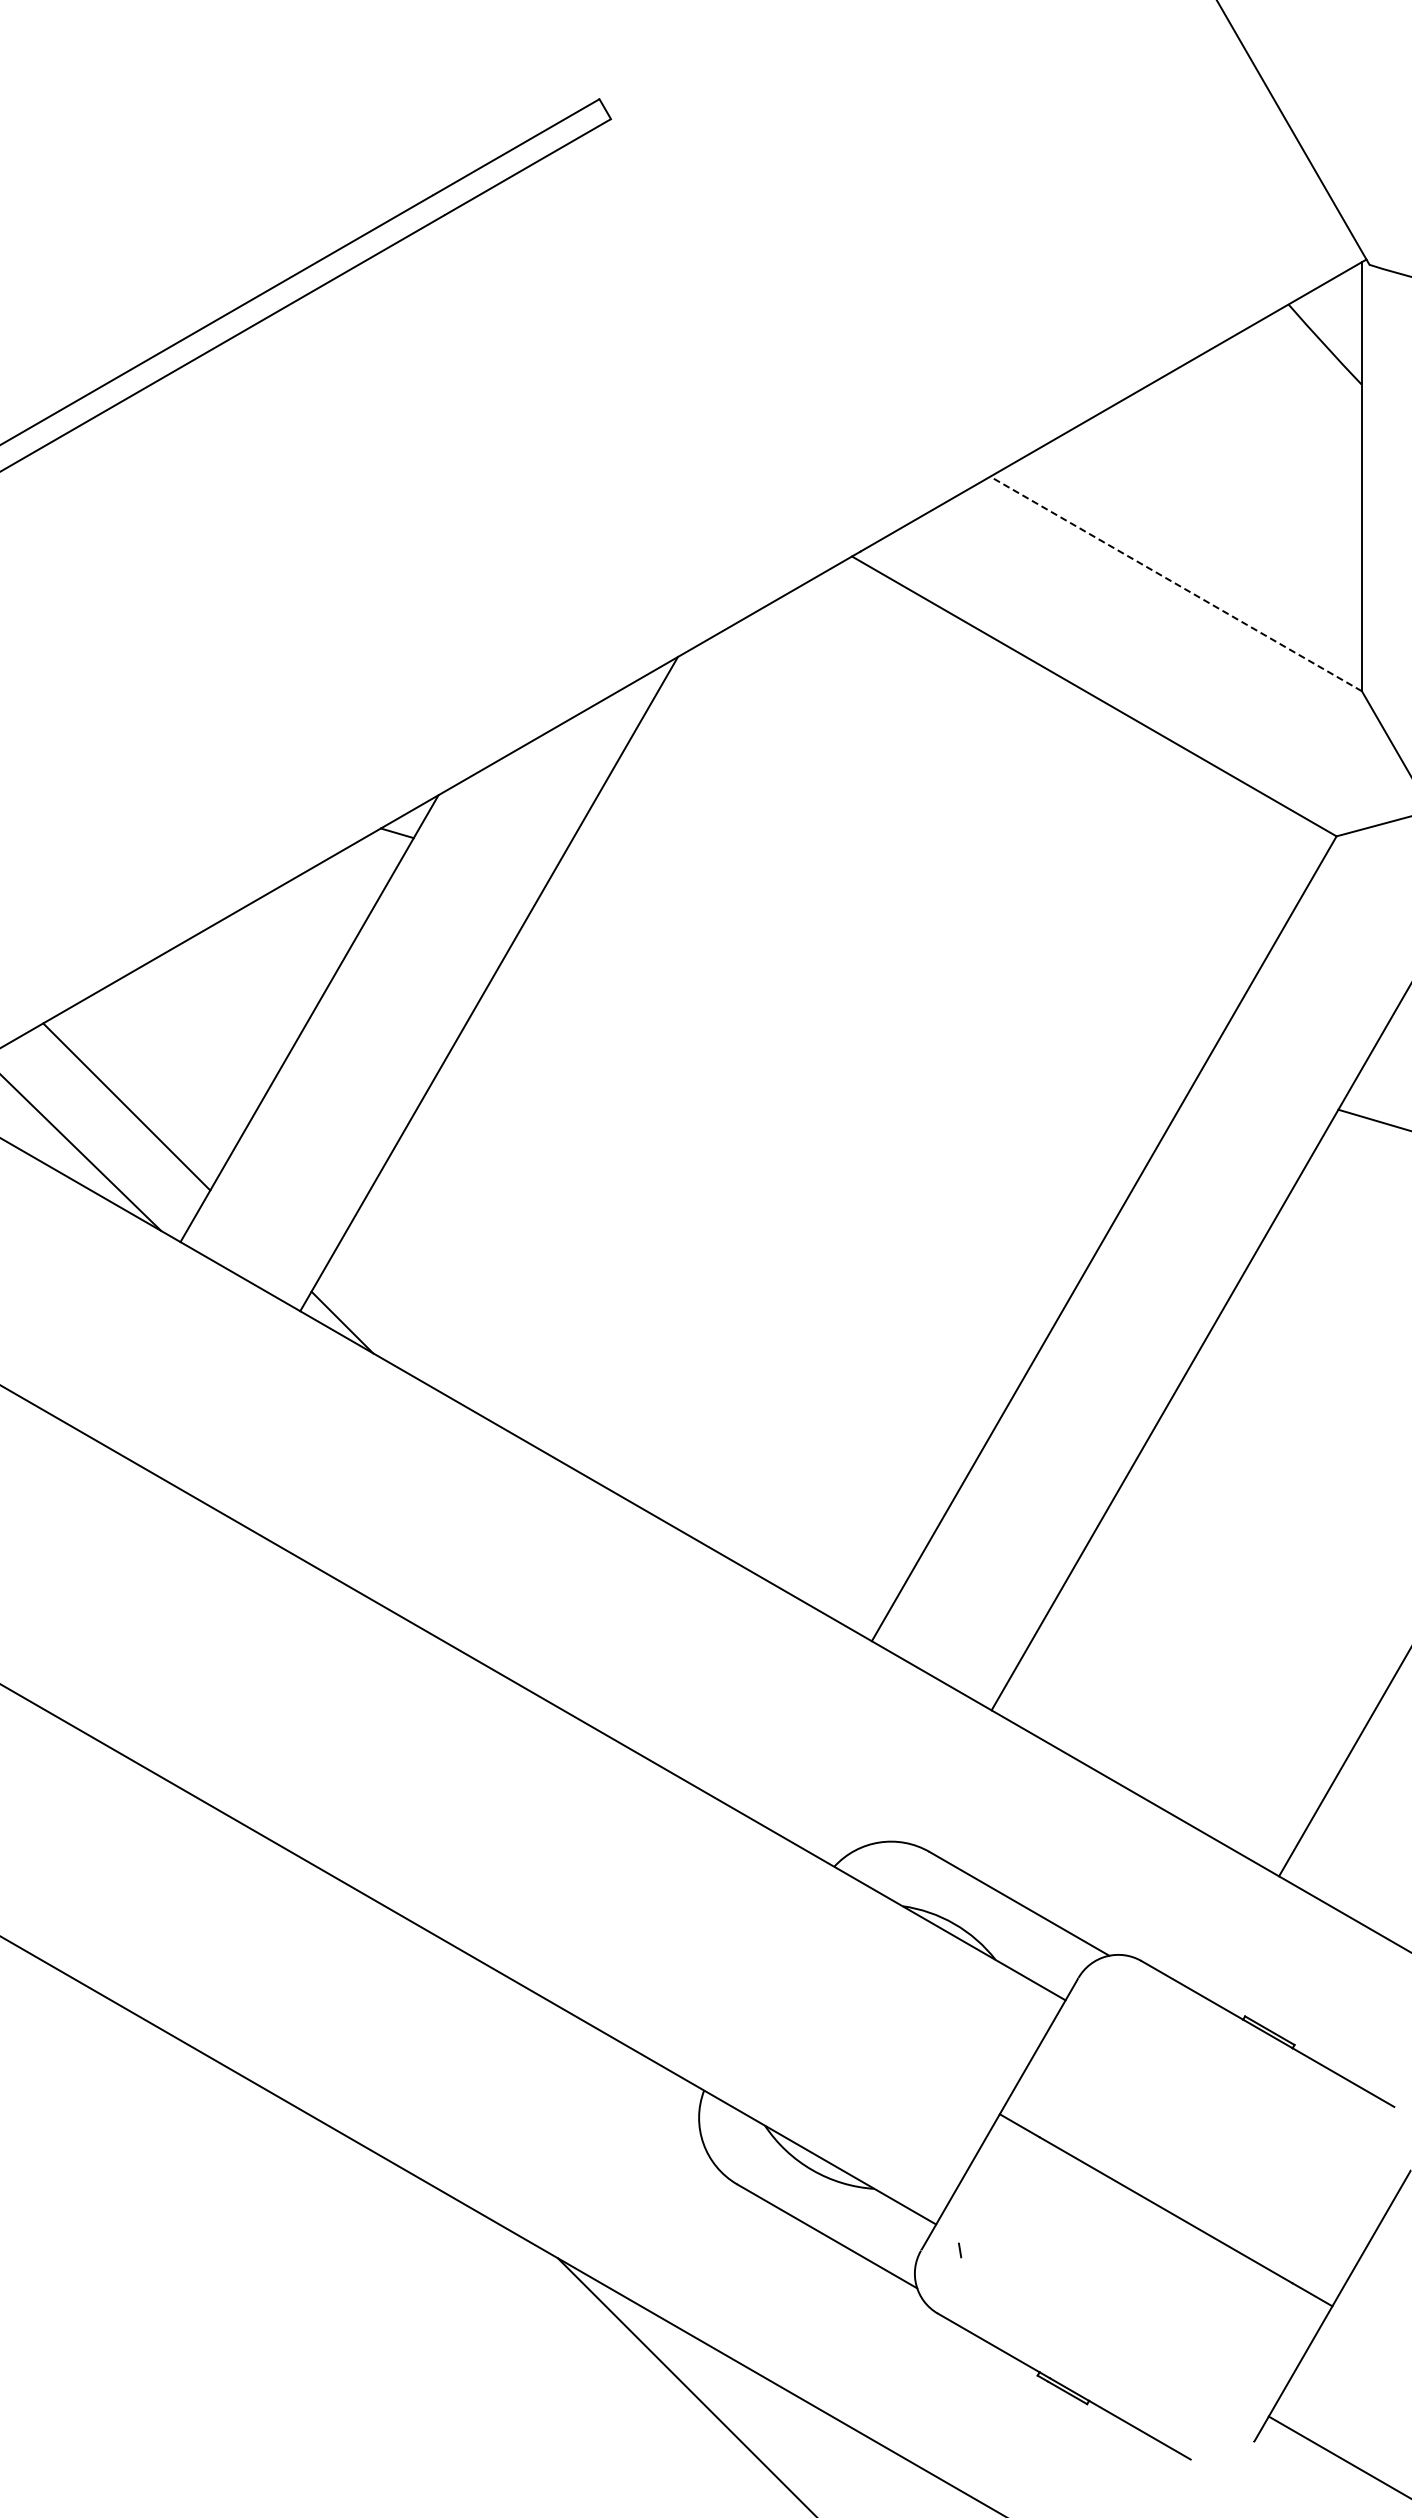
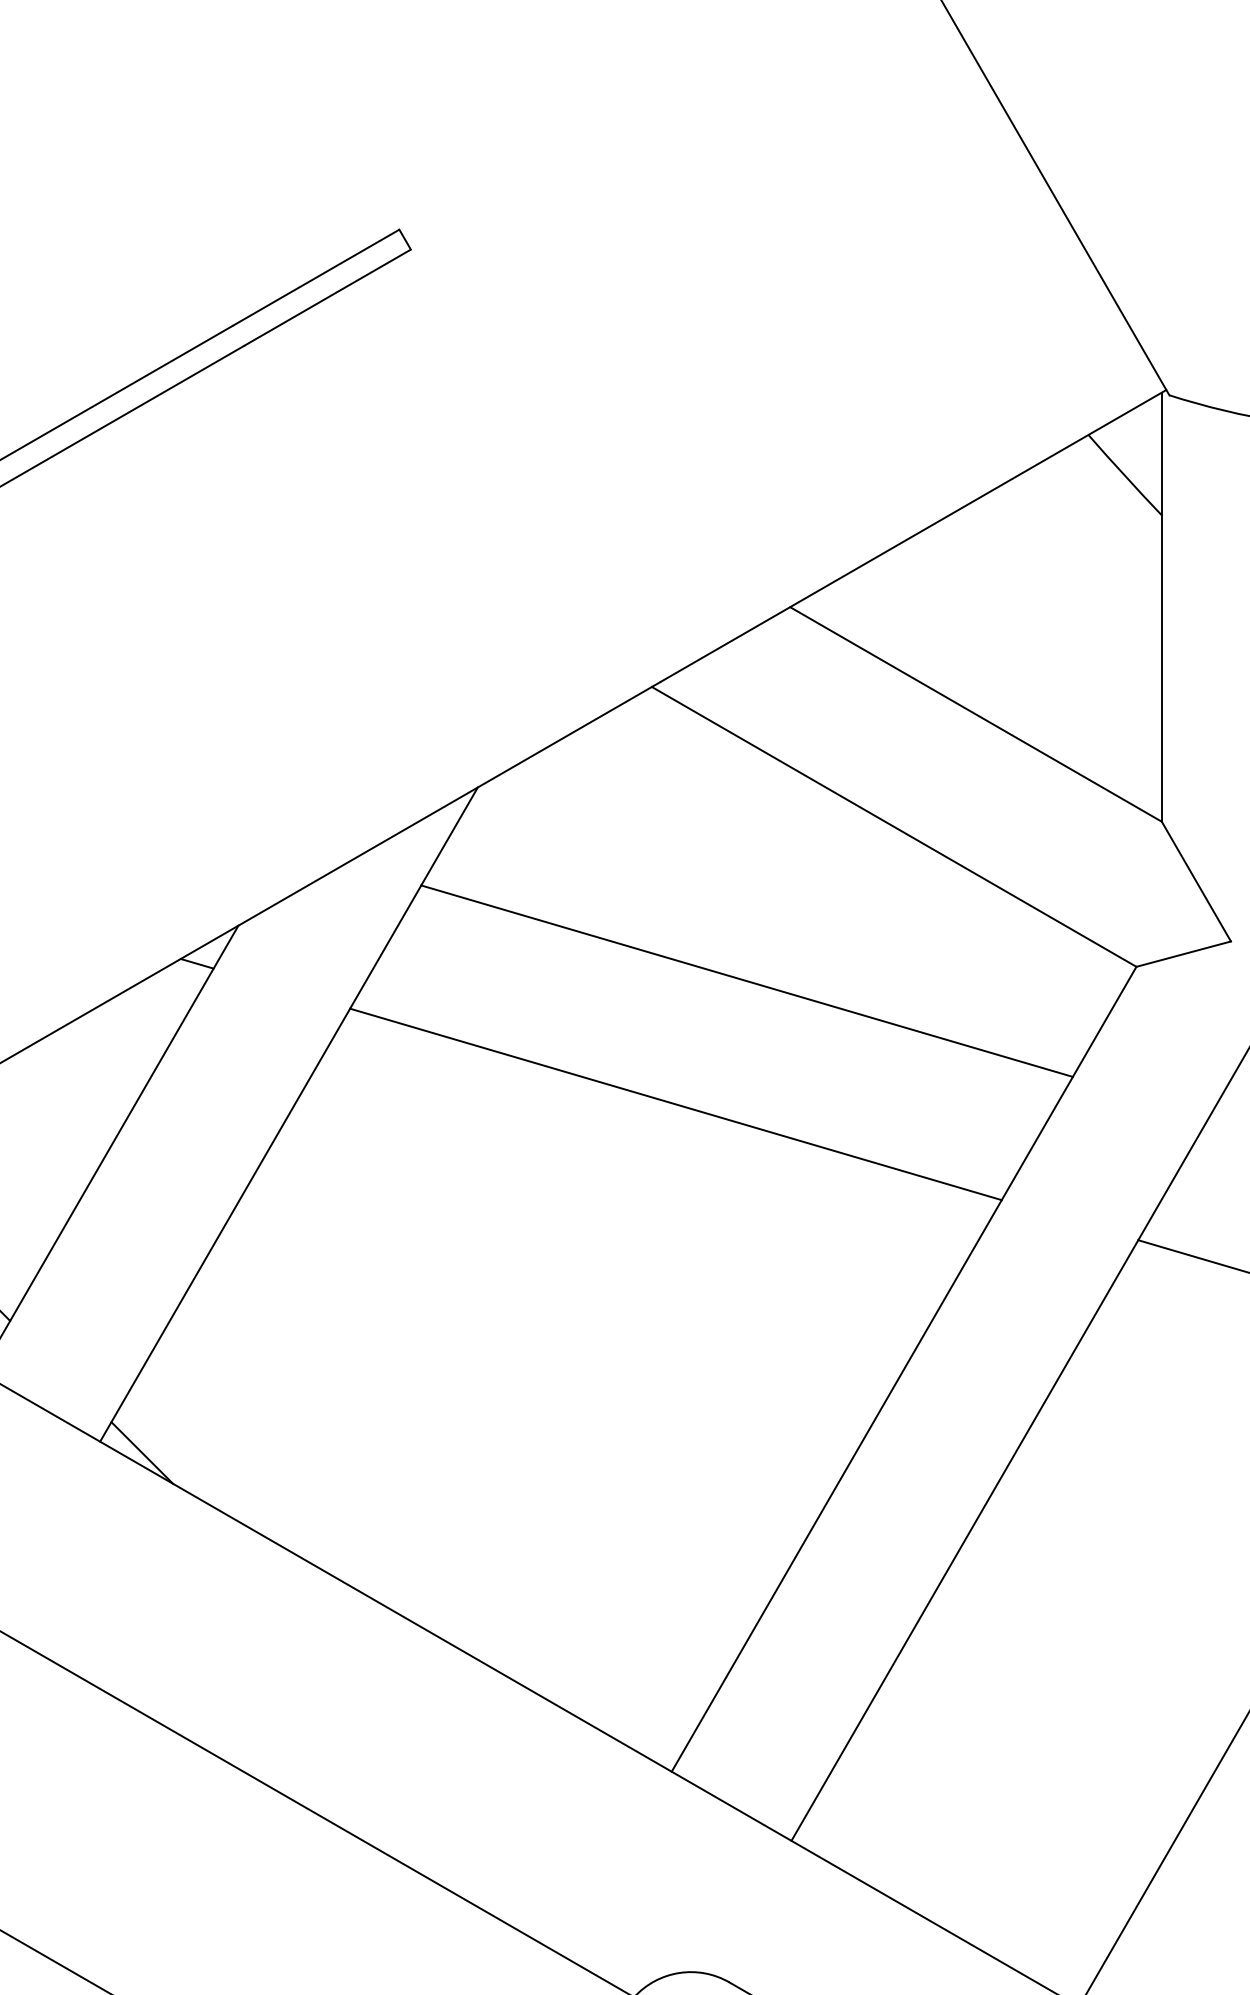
line: (1176, 583) -> (976, 713), dashed -> solid
line: (946, 850) -> (746, 980), added
line: (875, 973) -> (675, 1103), added

